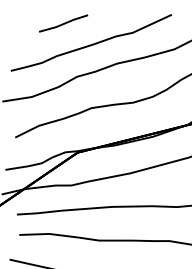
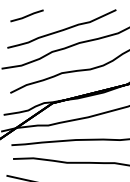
line: (62, 22) -> (26, 15), moved

